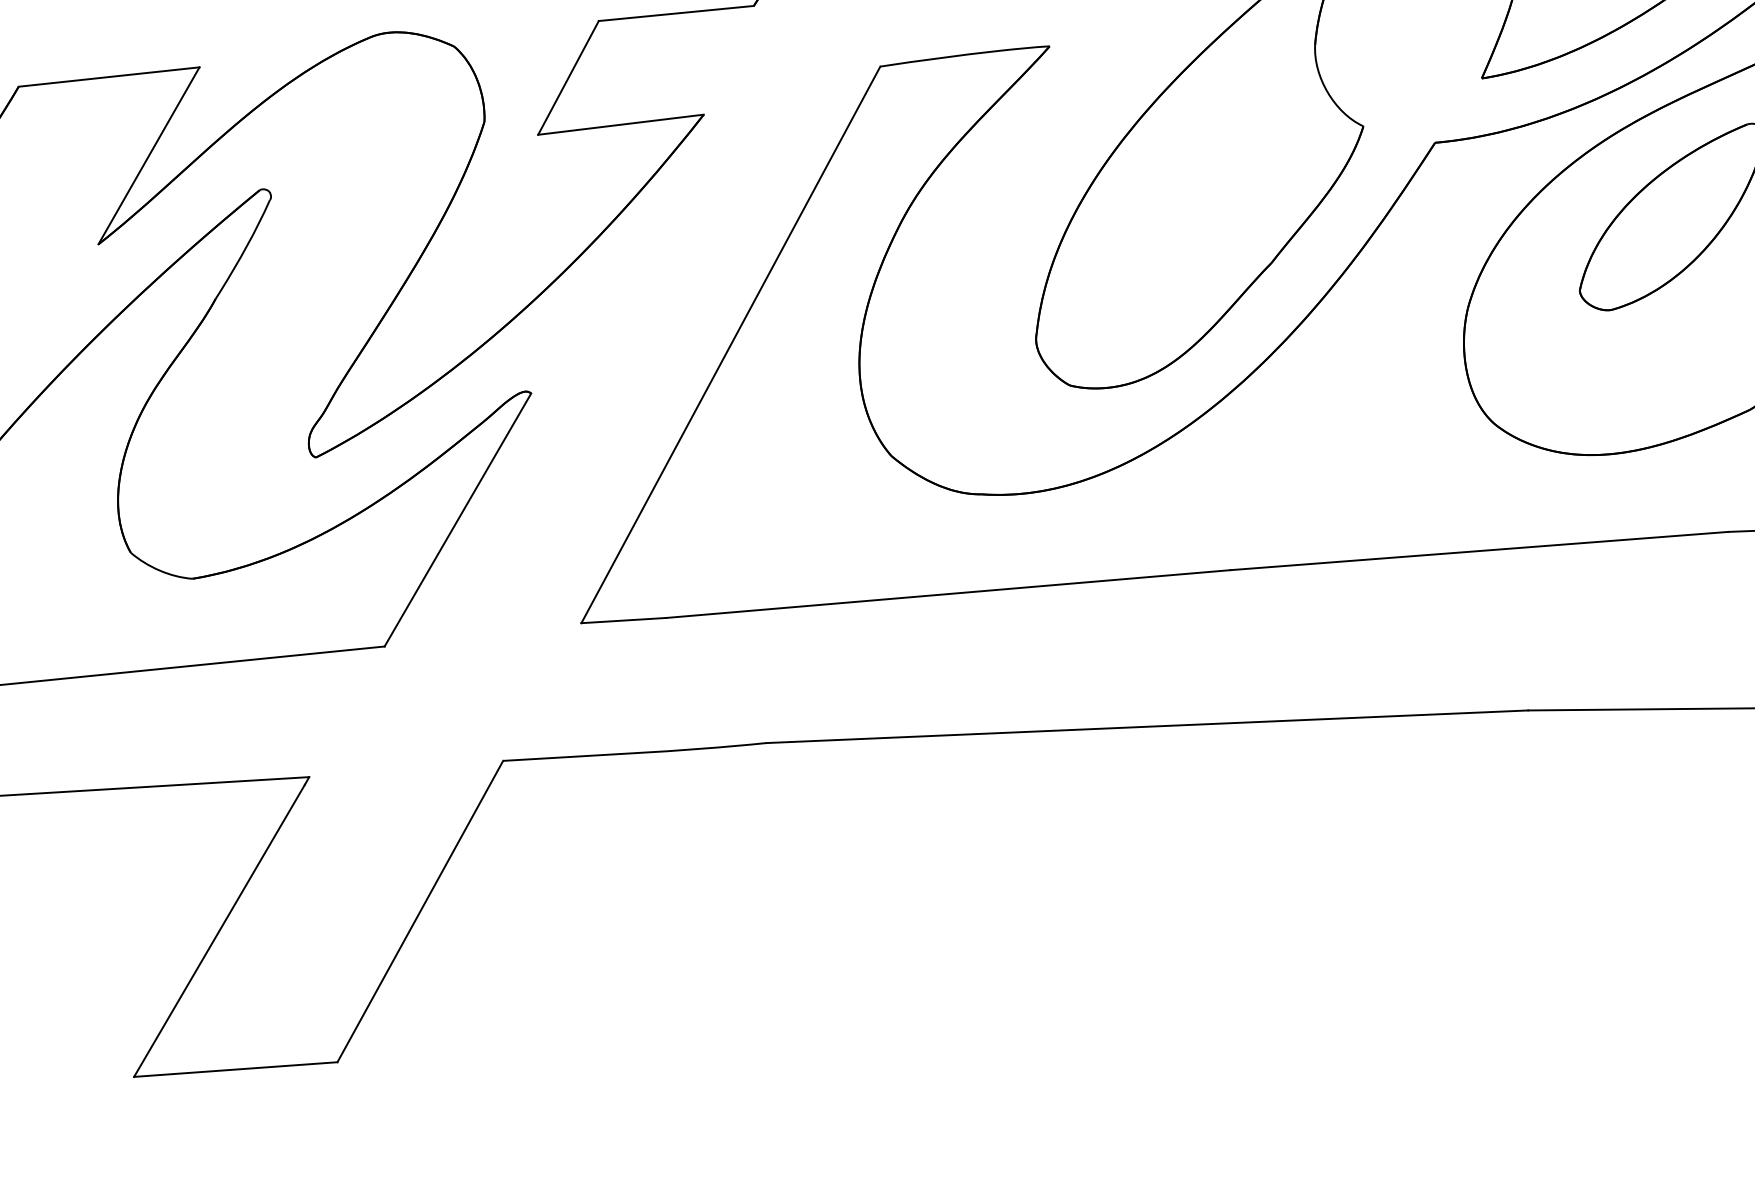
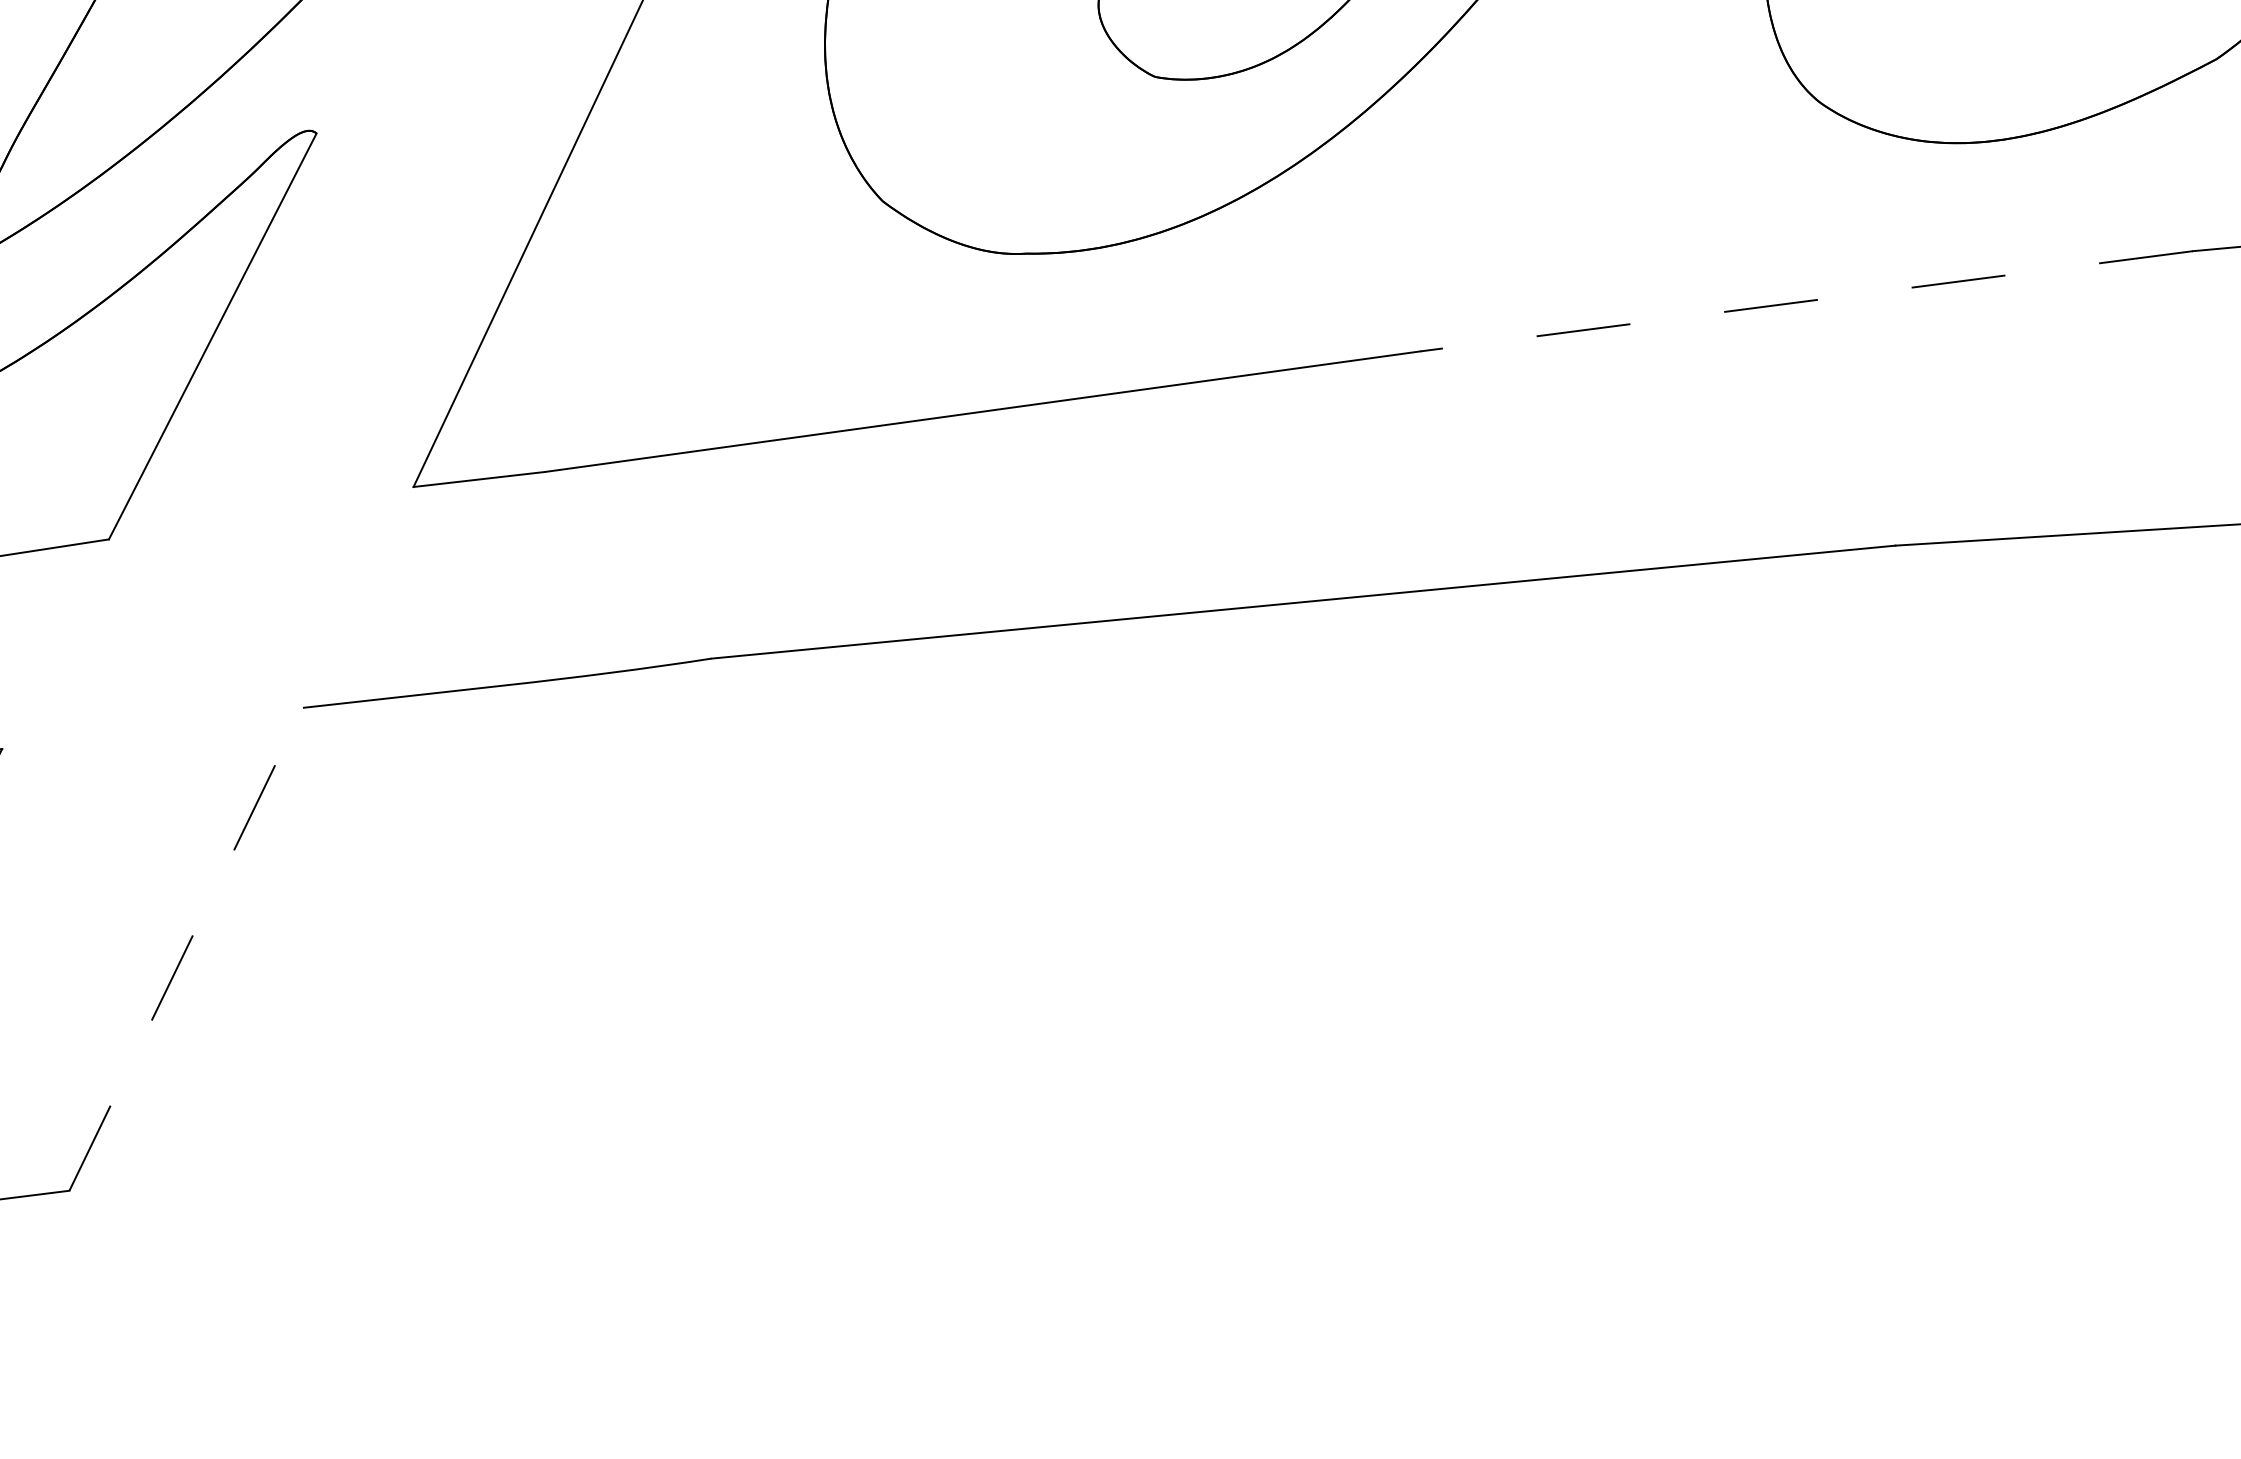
line: (1479, 551) -> (1806, 302), solid -> dashed
line: (420, 911) -> (186, 949), solid -> dashed

